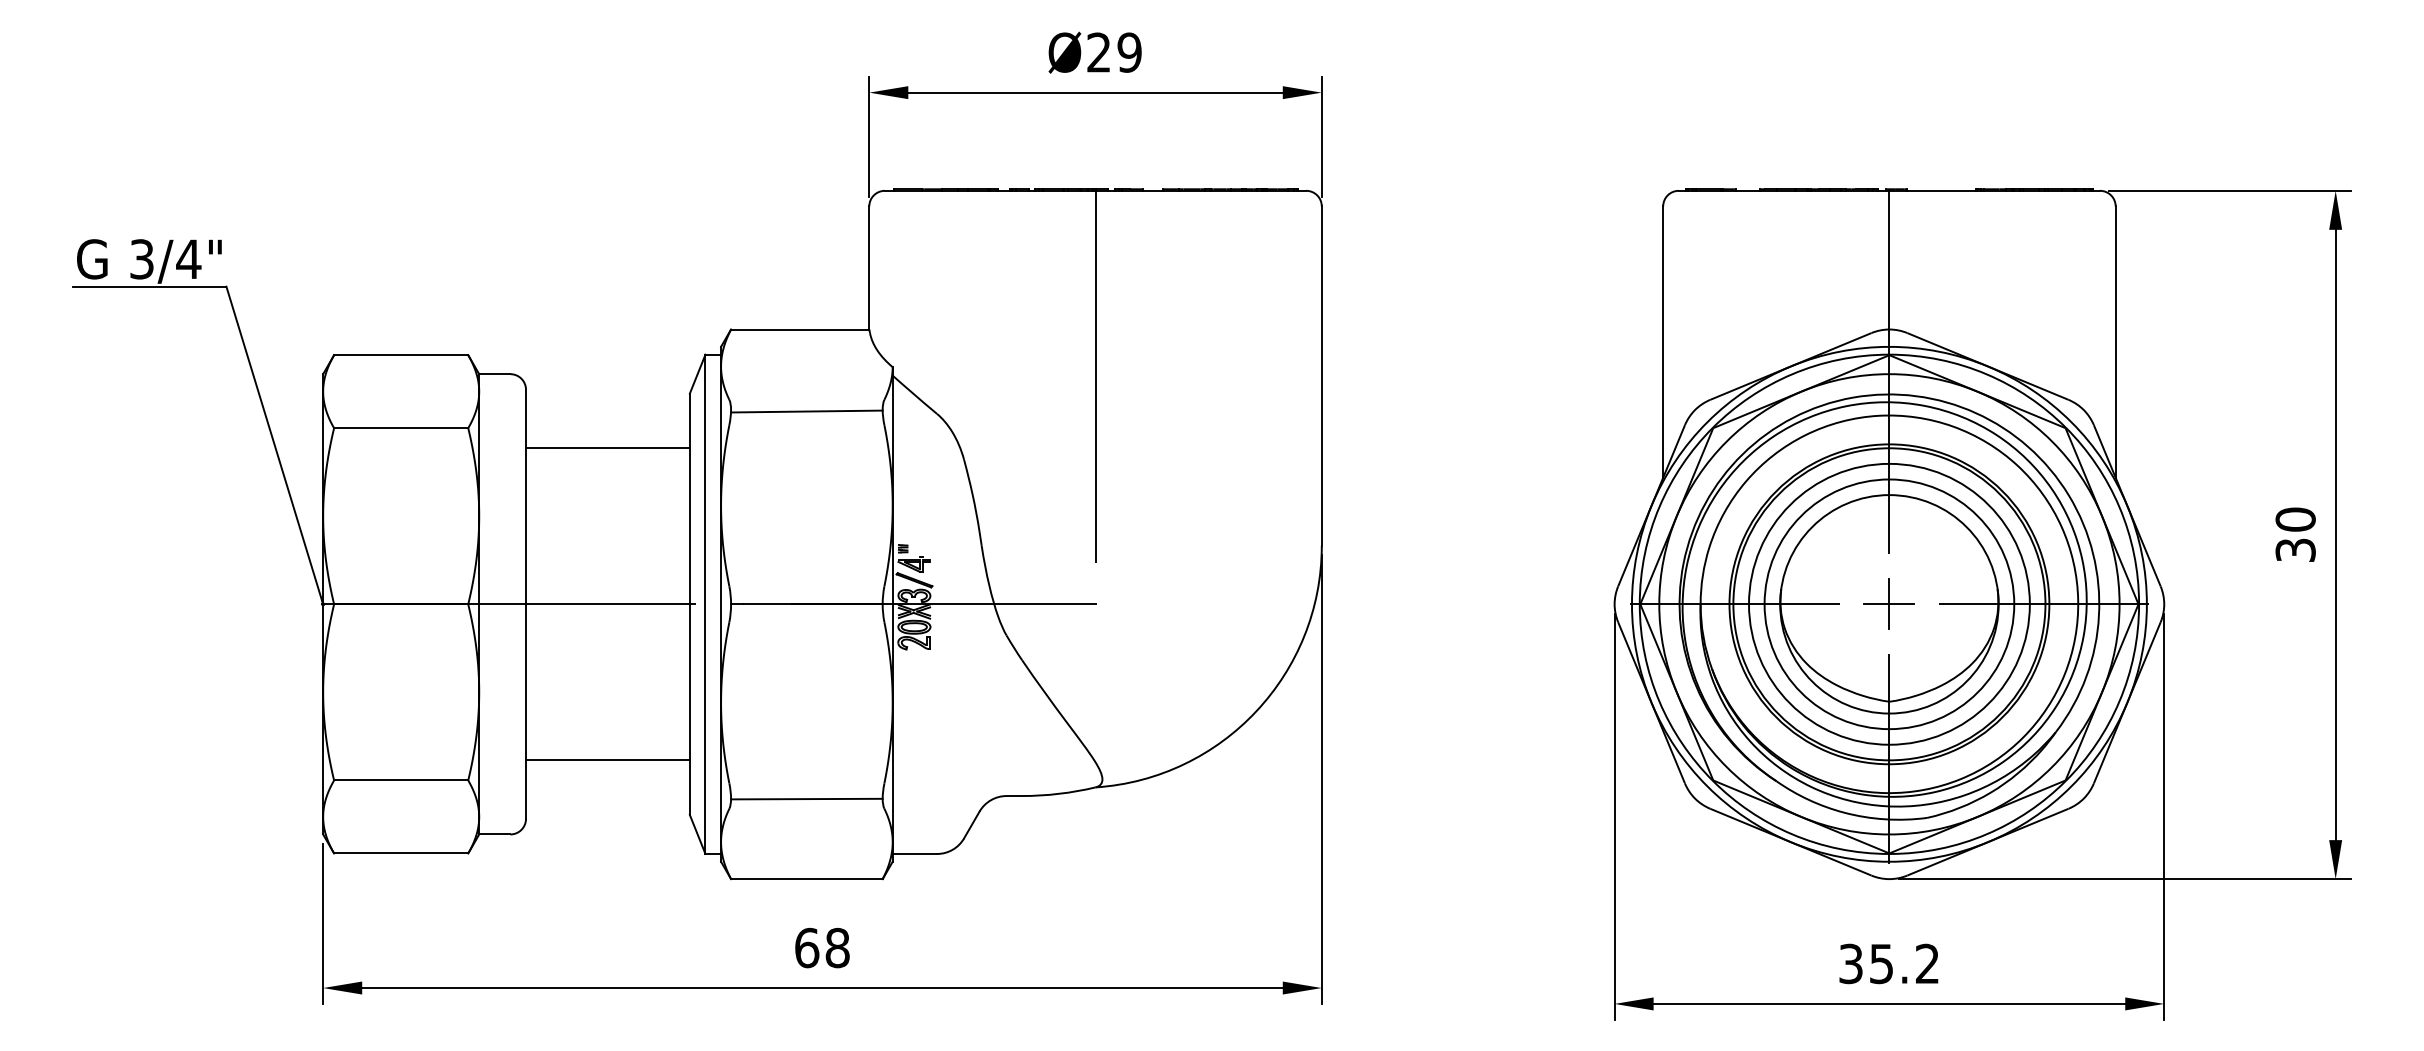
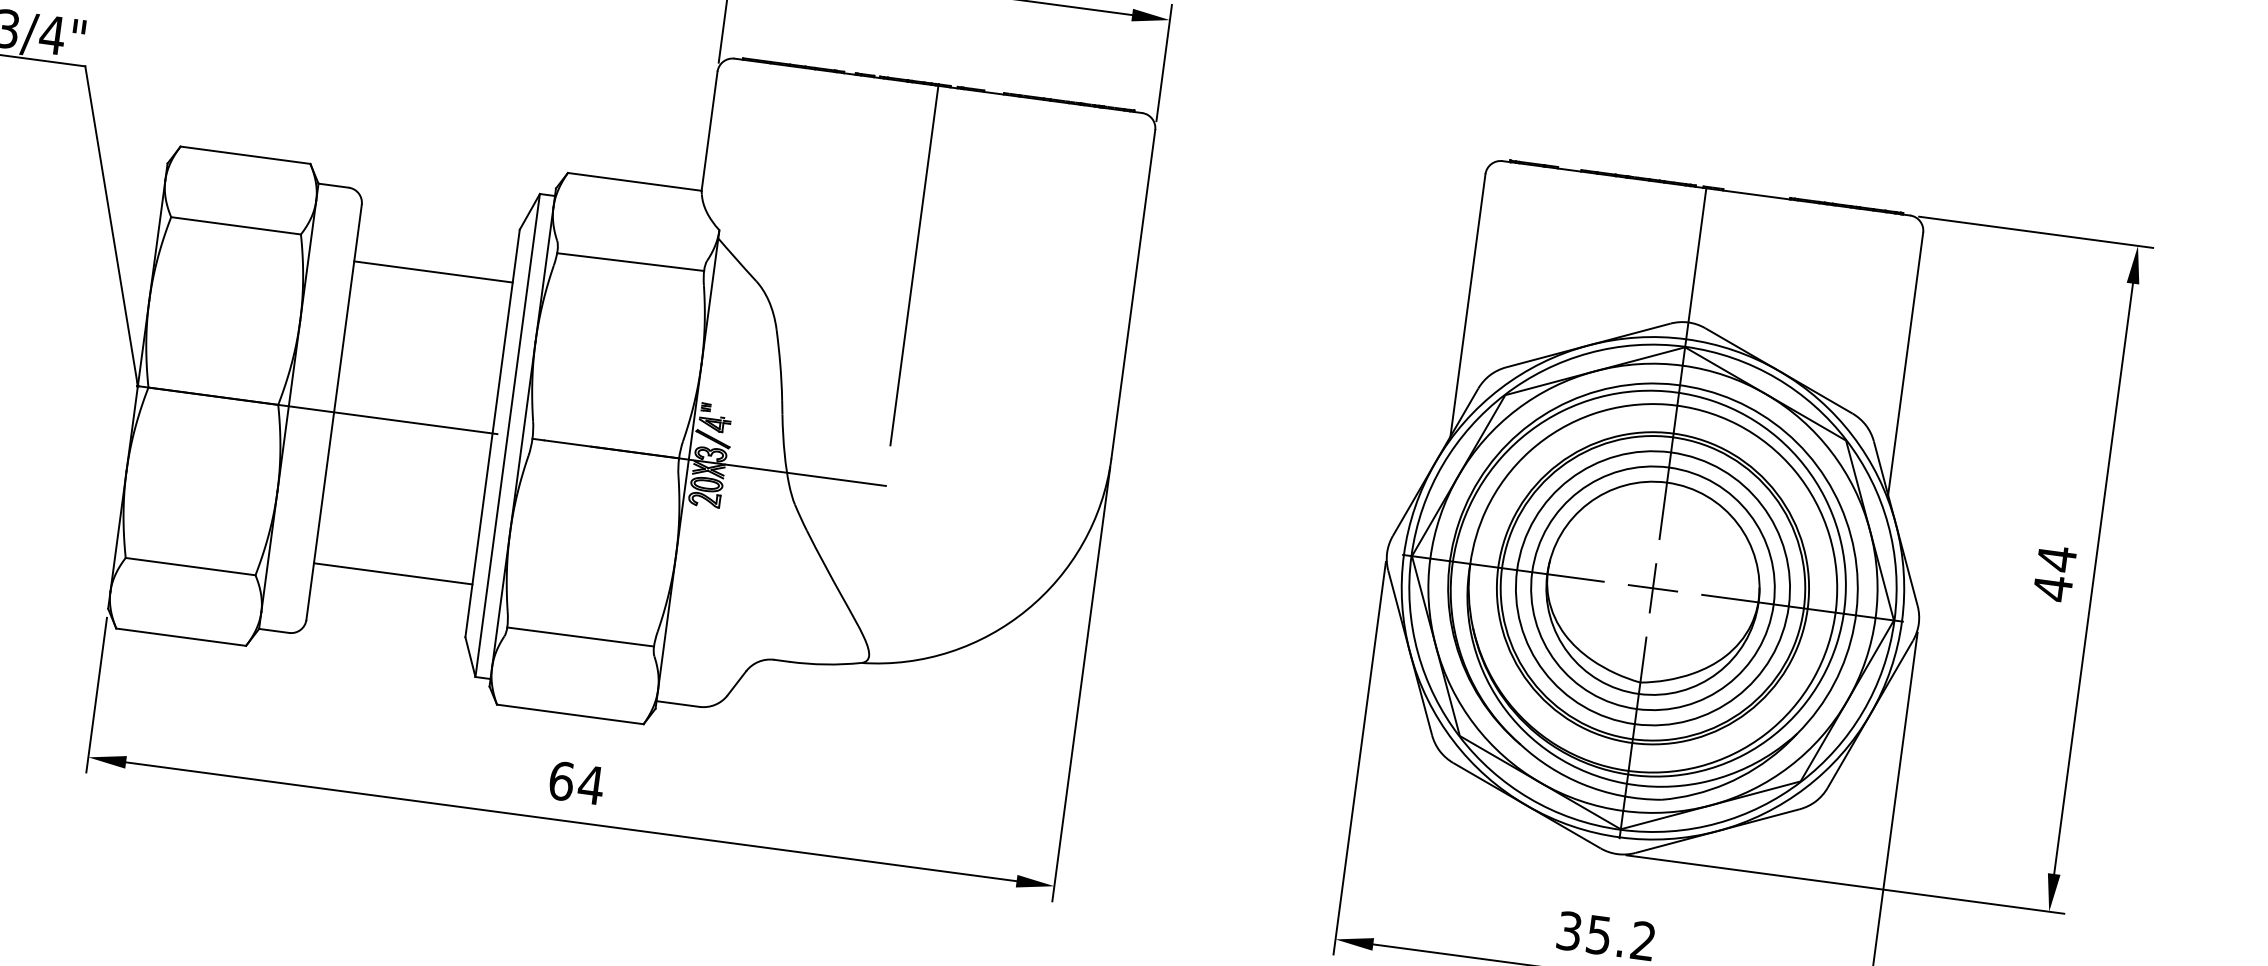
text: (2295, 535) -> (2054, 574), 30 -> 44
text: (837, 947) -> (591, 784), 68 -> 64

